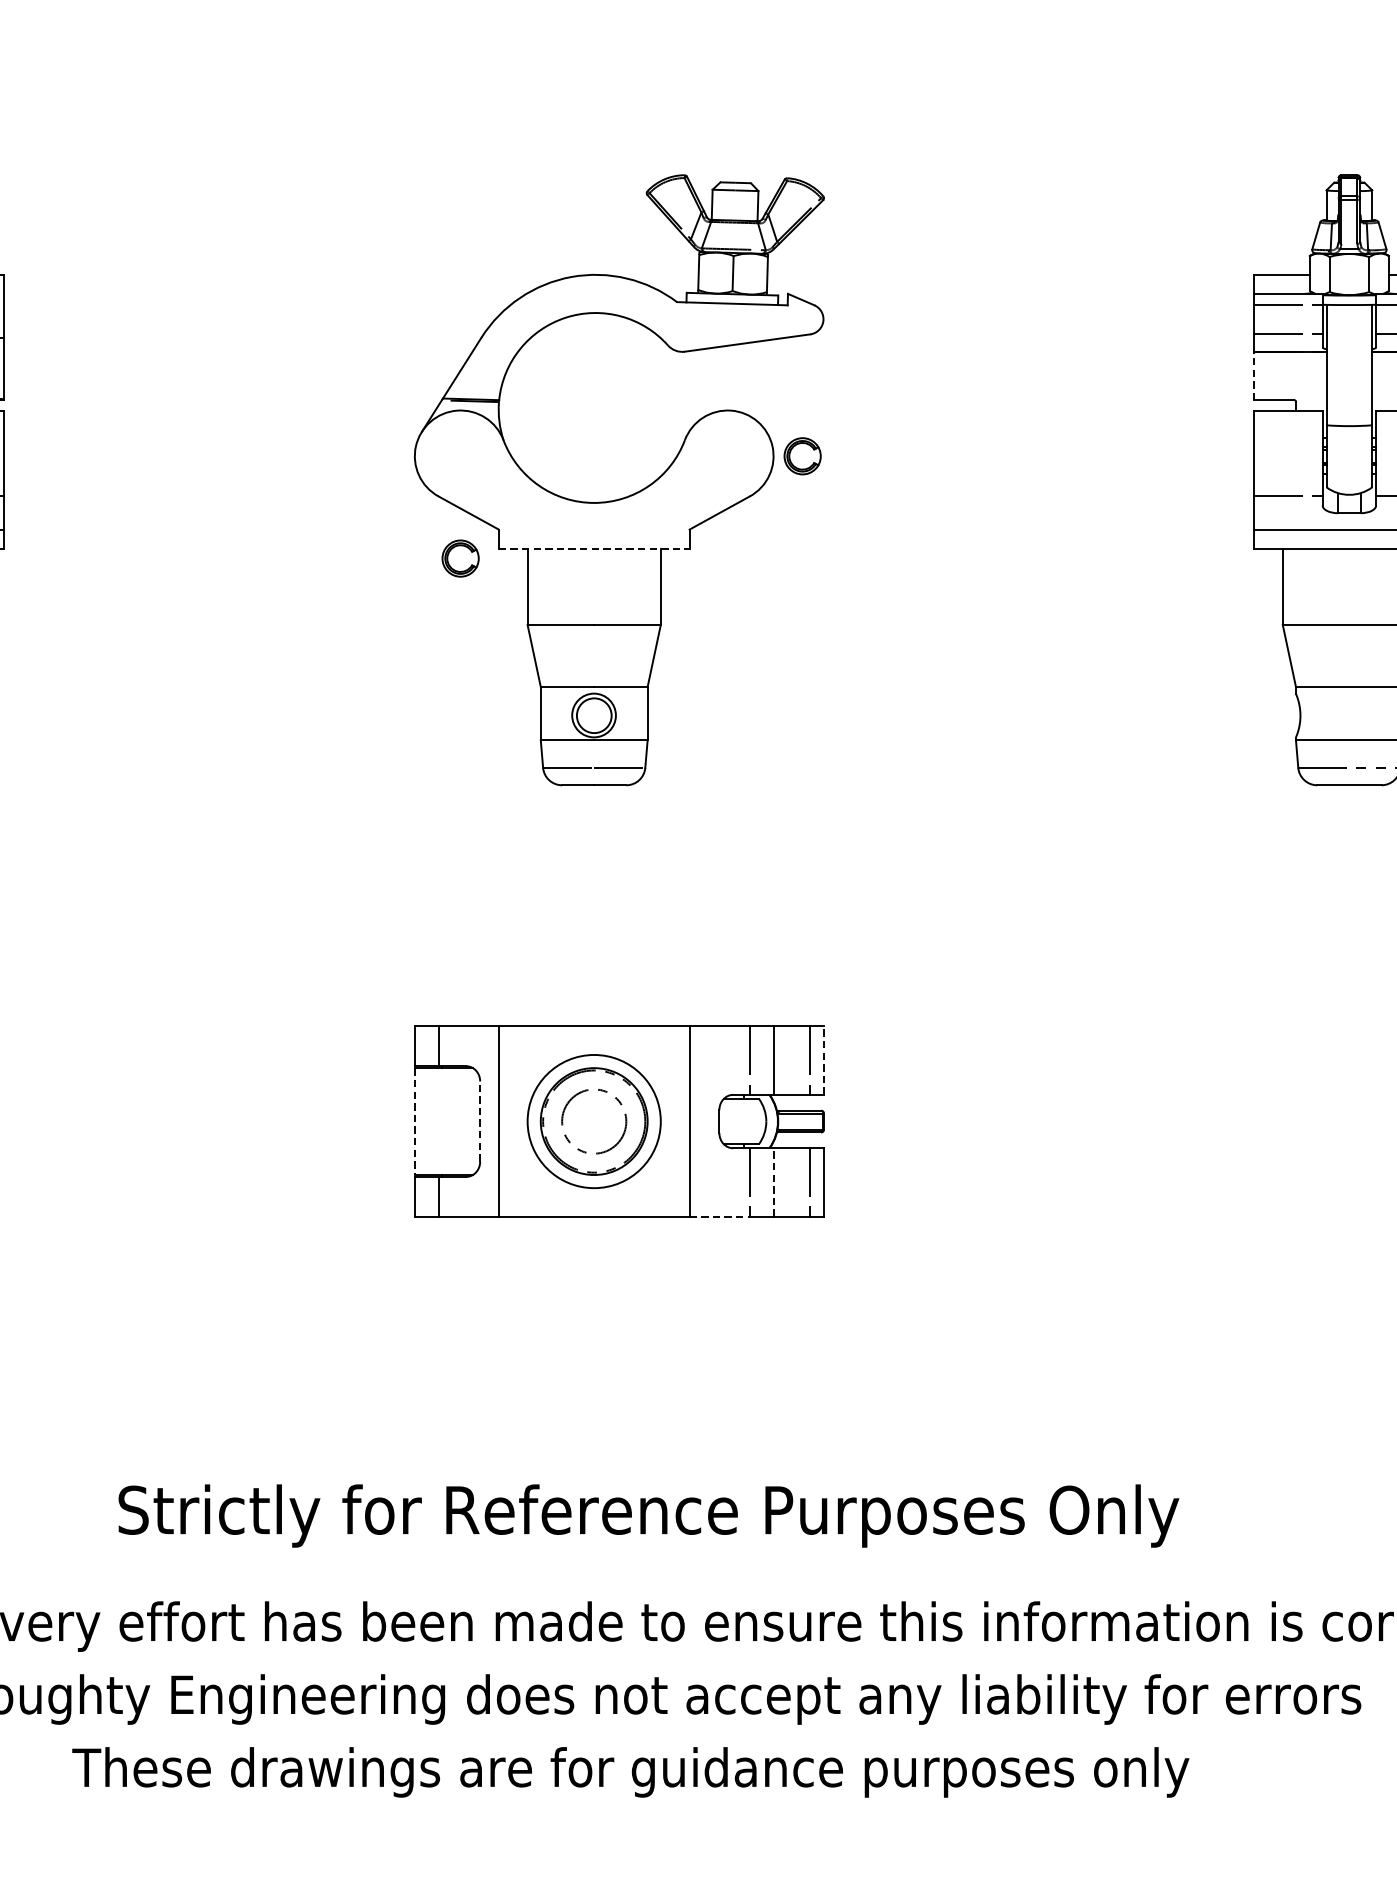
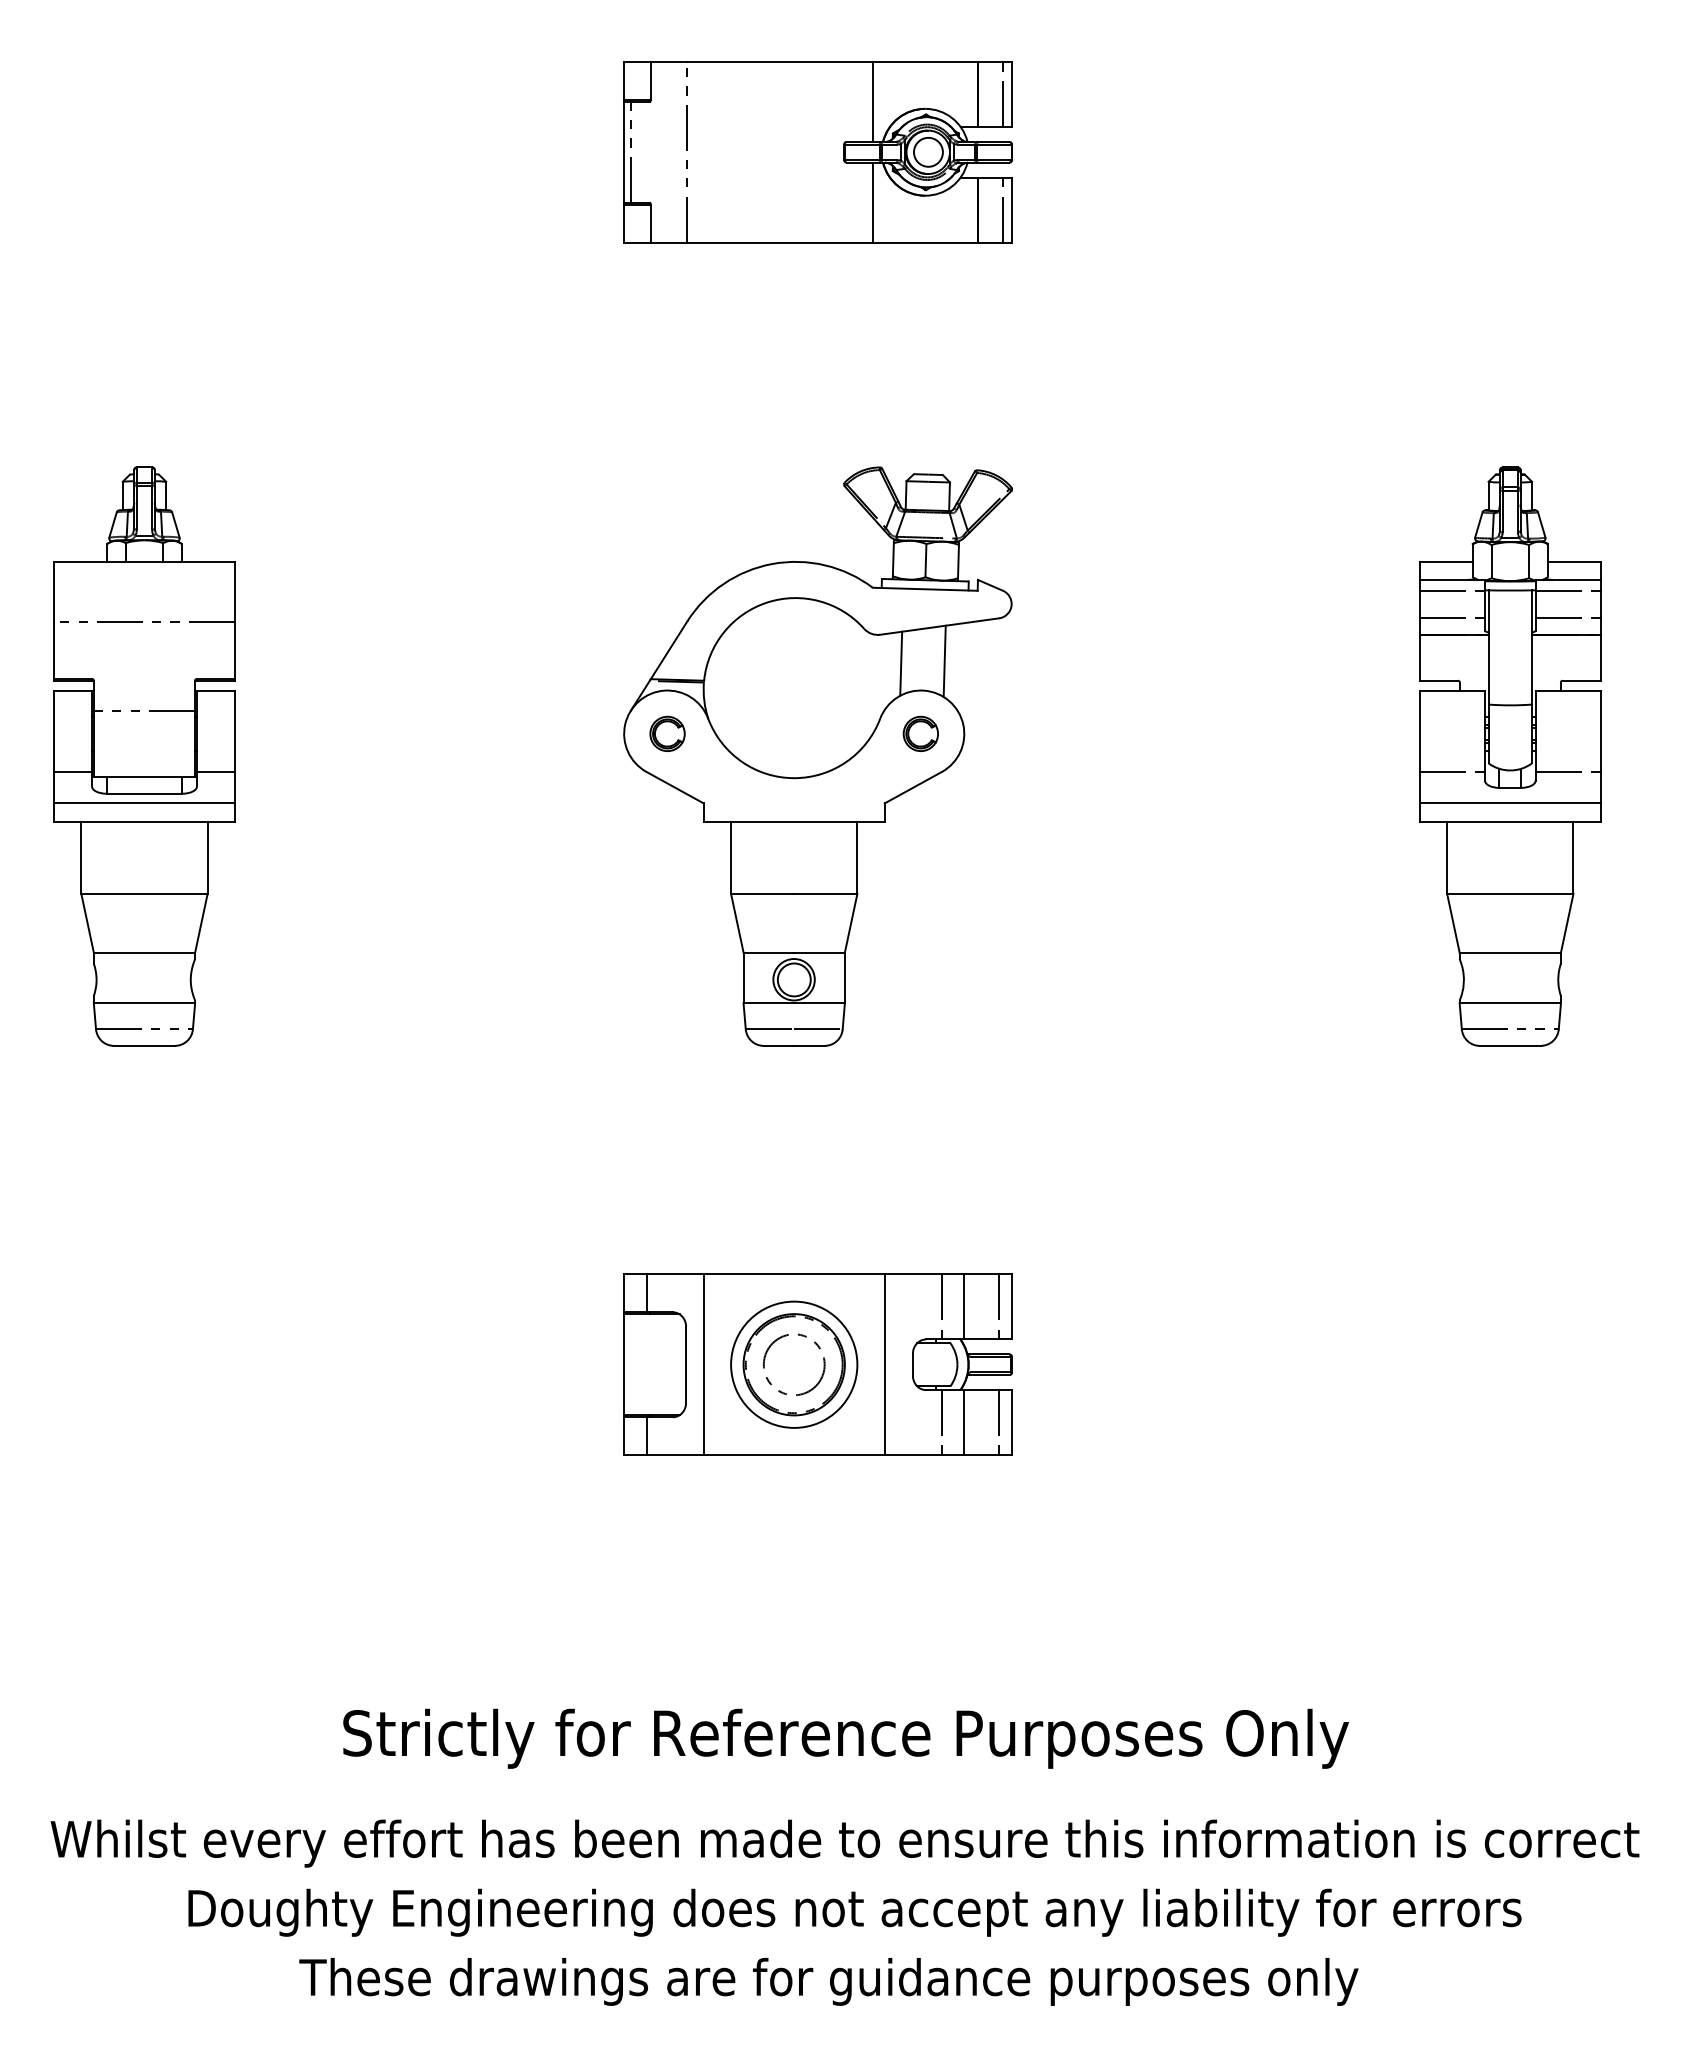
line: (1254, 375) -> (1420, 657), dashed -> solid
line: (752, 379) -> (944, 661), added
line: (707, 382) -> (901, 663), added
part: (802, 455) -> (920, 733), moved
line: (594, 548) -> (794, 821), dashed -> solid
part: (460, 558) -> (667, 733), moved
line: (823, 1060) -> (1011, 1306), dashed -> solid
line: (480, 1121) -> (686, 1364), dashed -> solid
line: (415, 1122) -> (624, 1365), dashed -> solid
line: (773, 1182) -> (964, 1422), dashed -> solid
line: (719, 1217) -> (913, 1455), dashed -> solid

